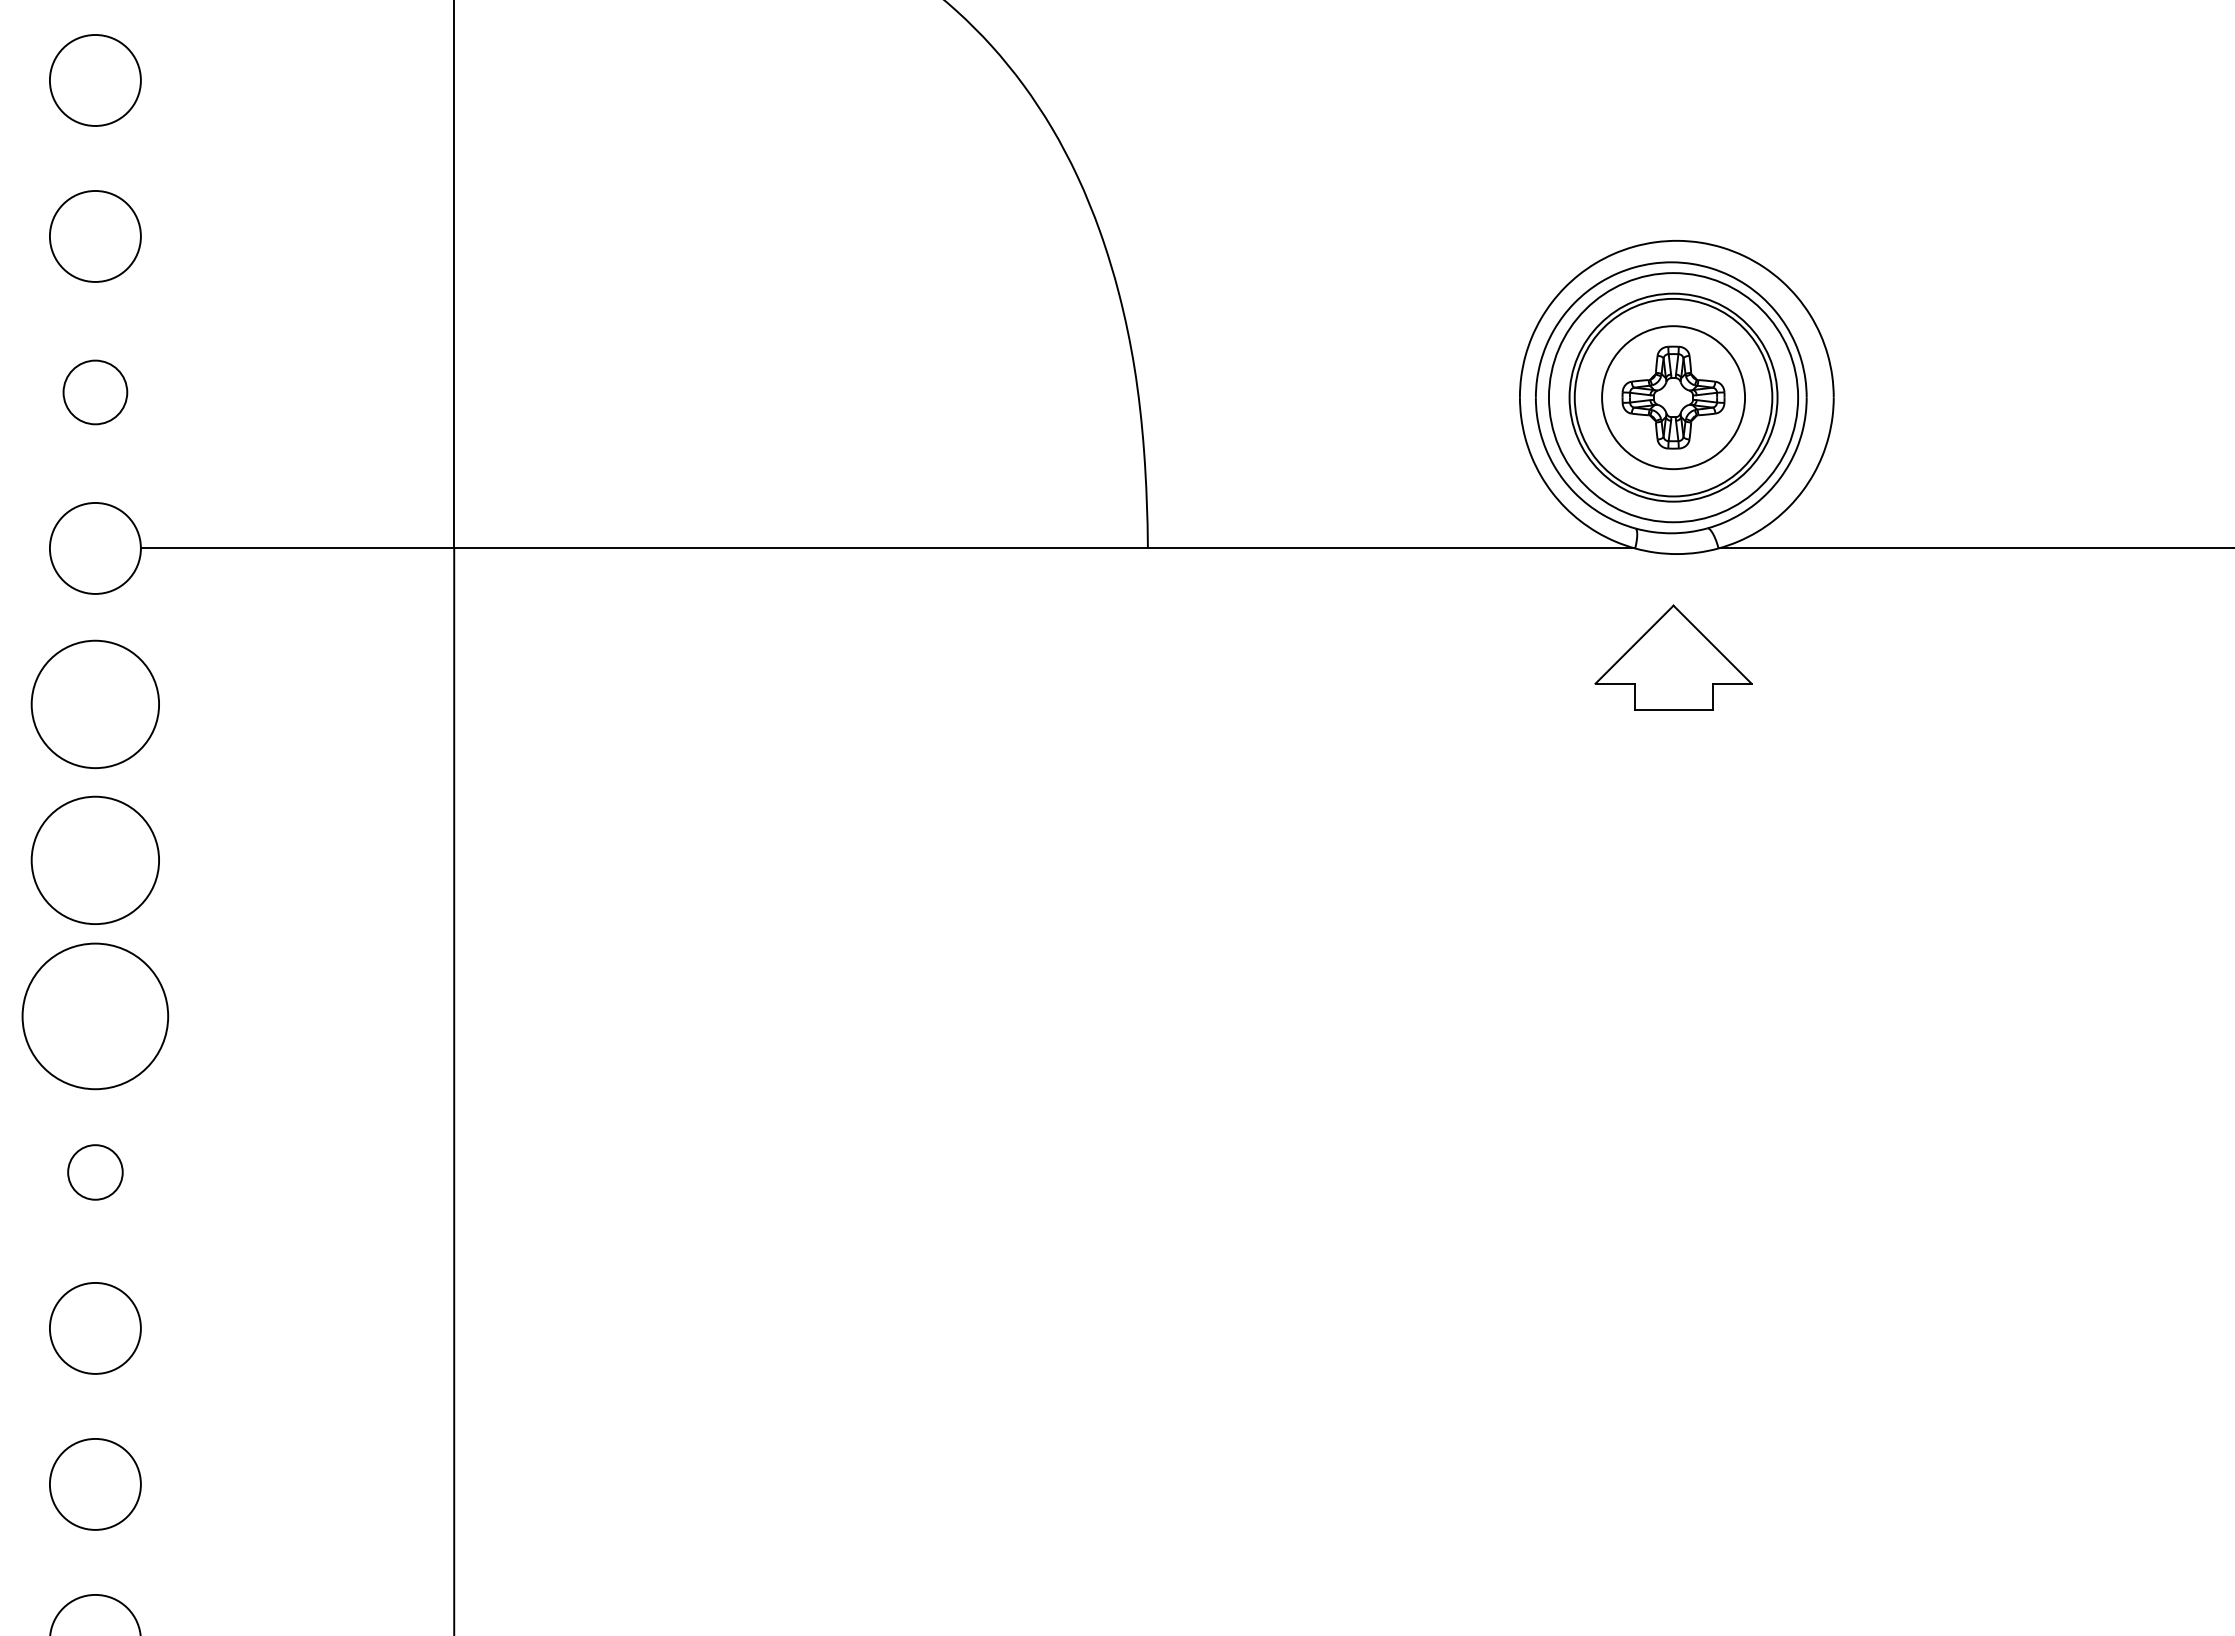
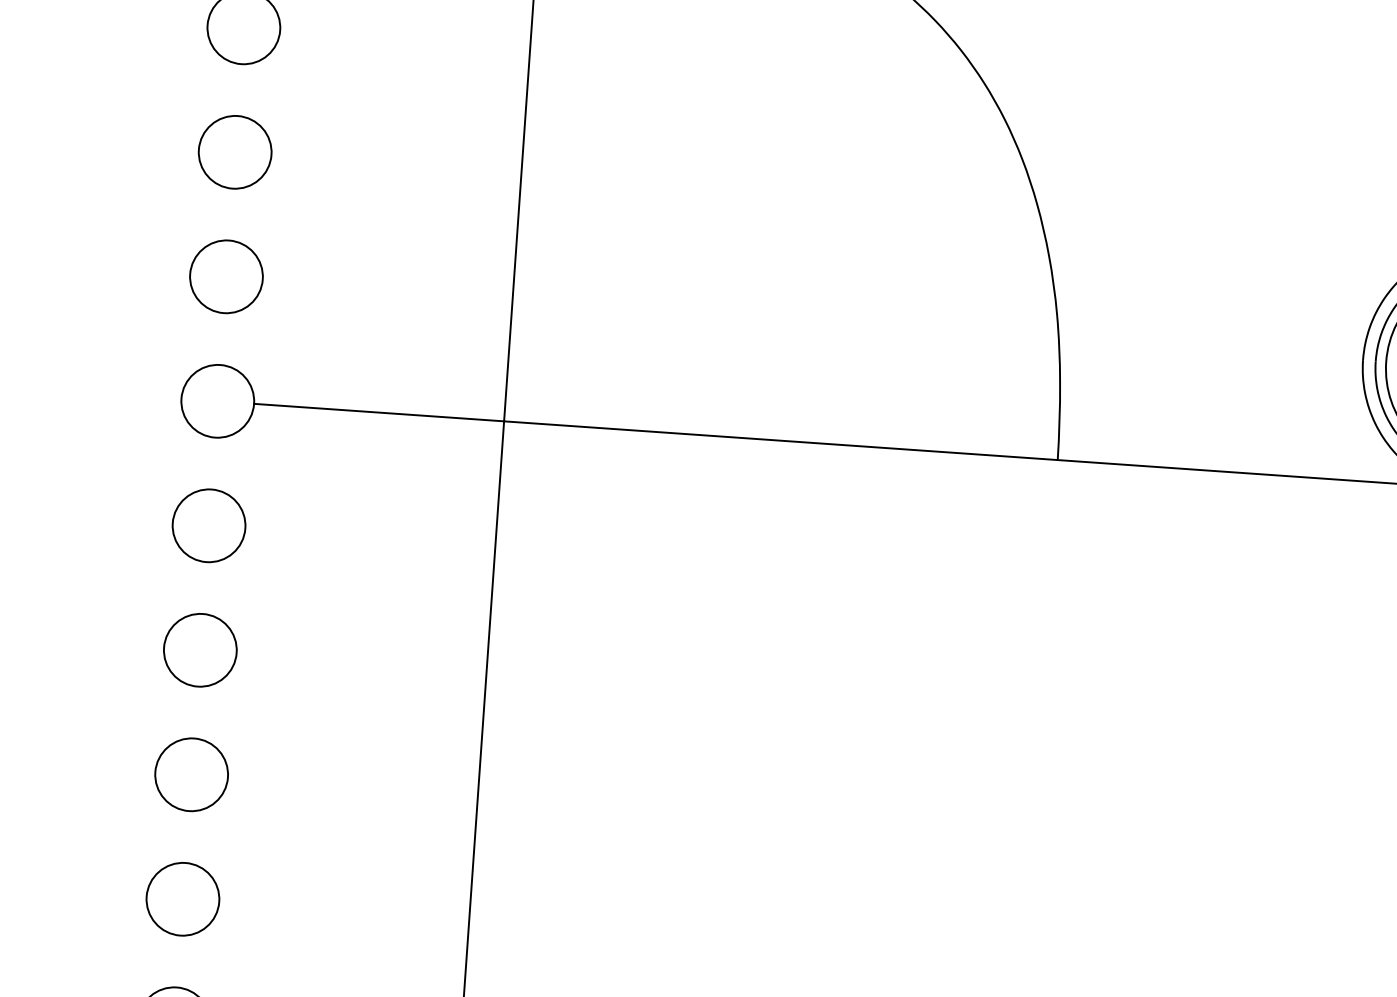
circle: (94, 391) -> (225, 276), size x1.43
circle: (95, 704) -> (209, 525), size x0.71
circle: (95, 860) -> (200, 650), size x0.71
circle: (95, 1016) -> (191, 774), size x0.62
circle: (95, 1172) -> (183, 899), size x1.67

